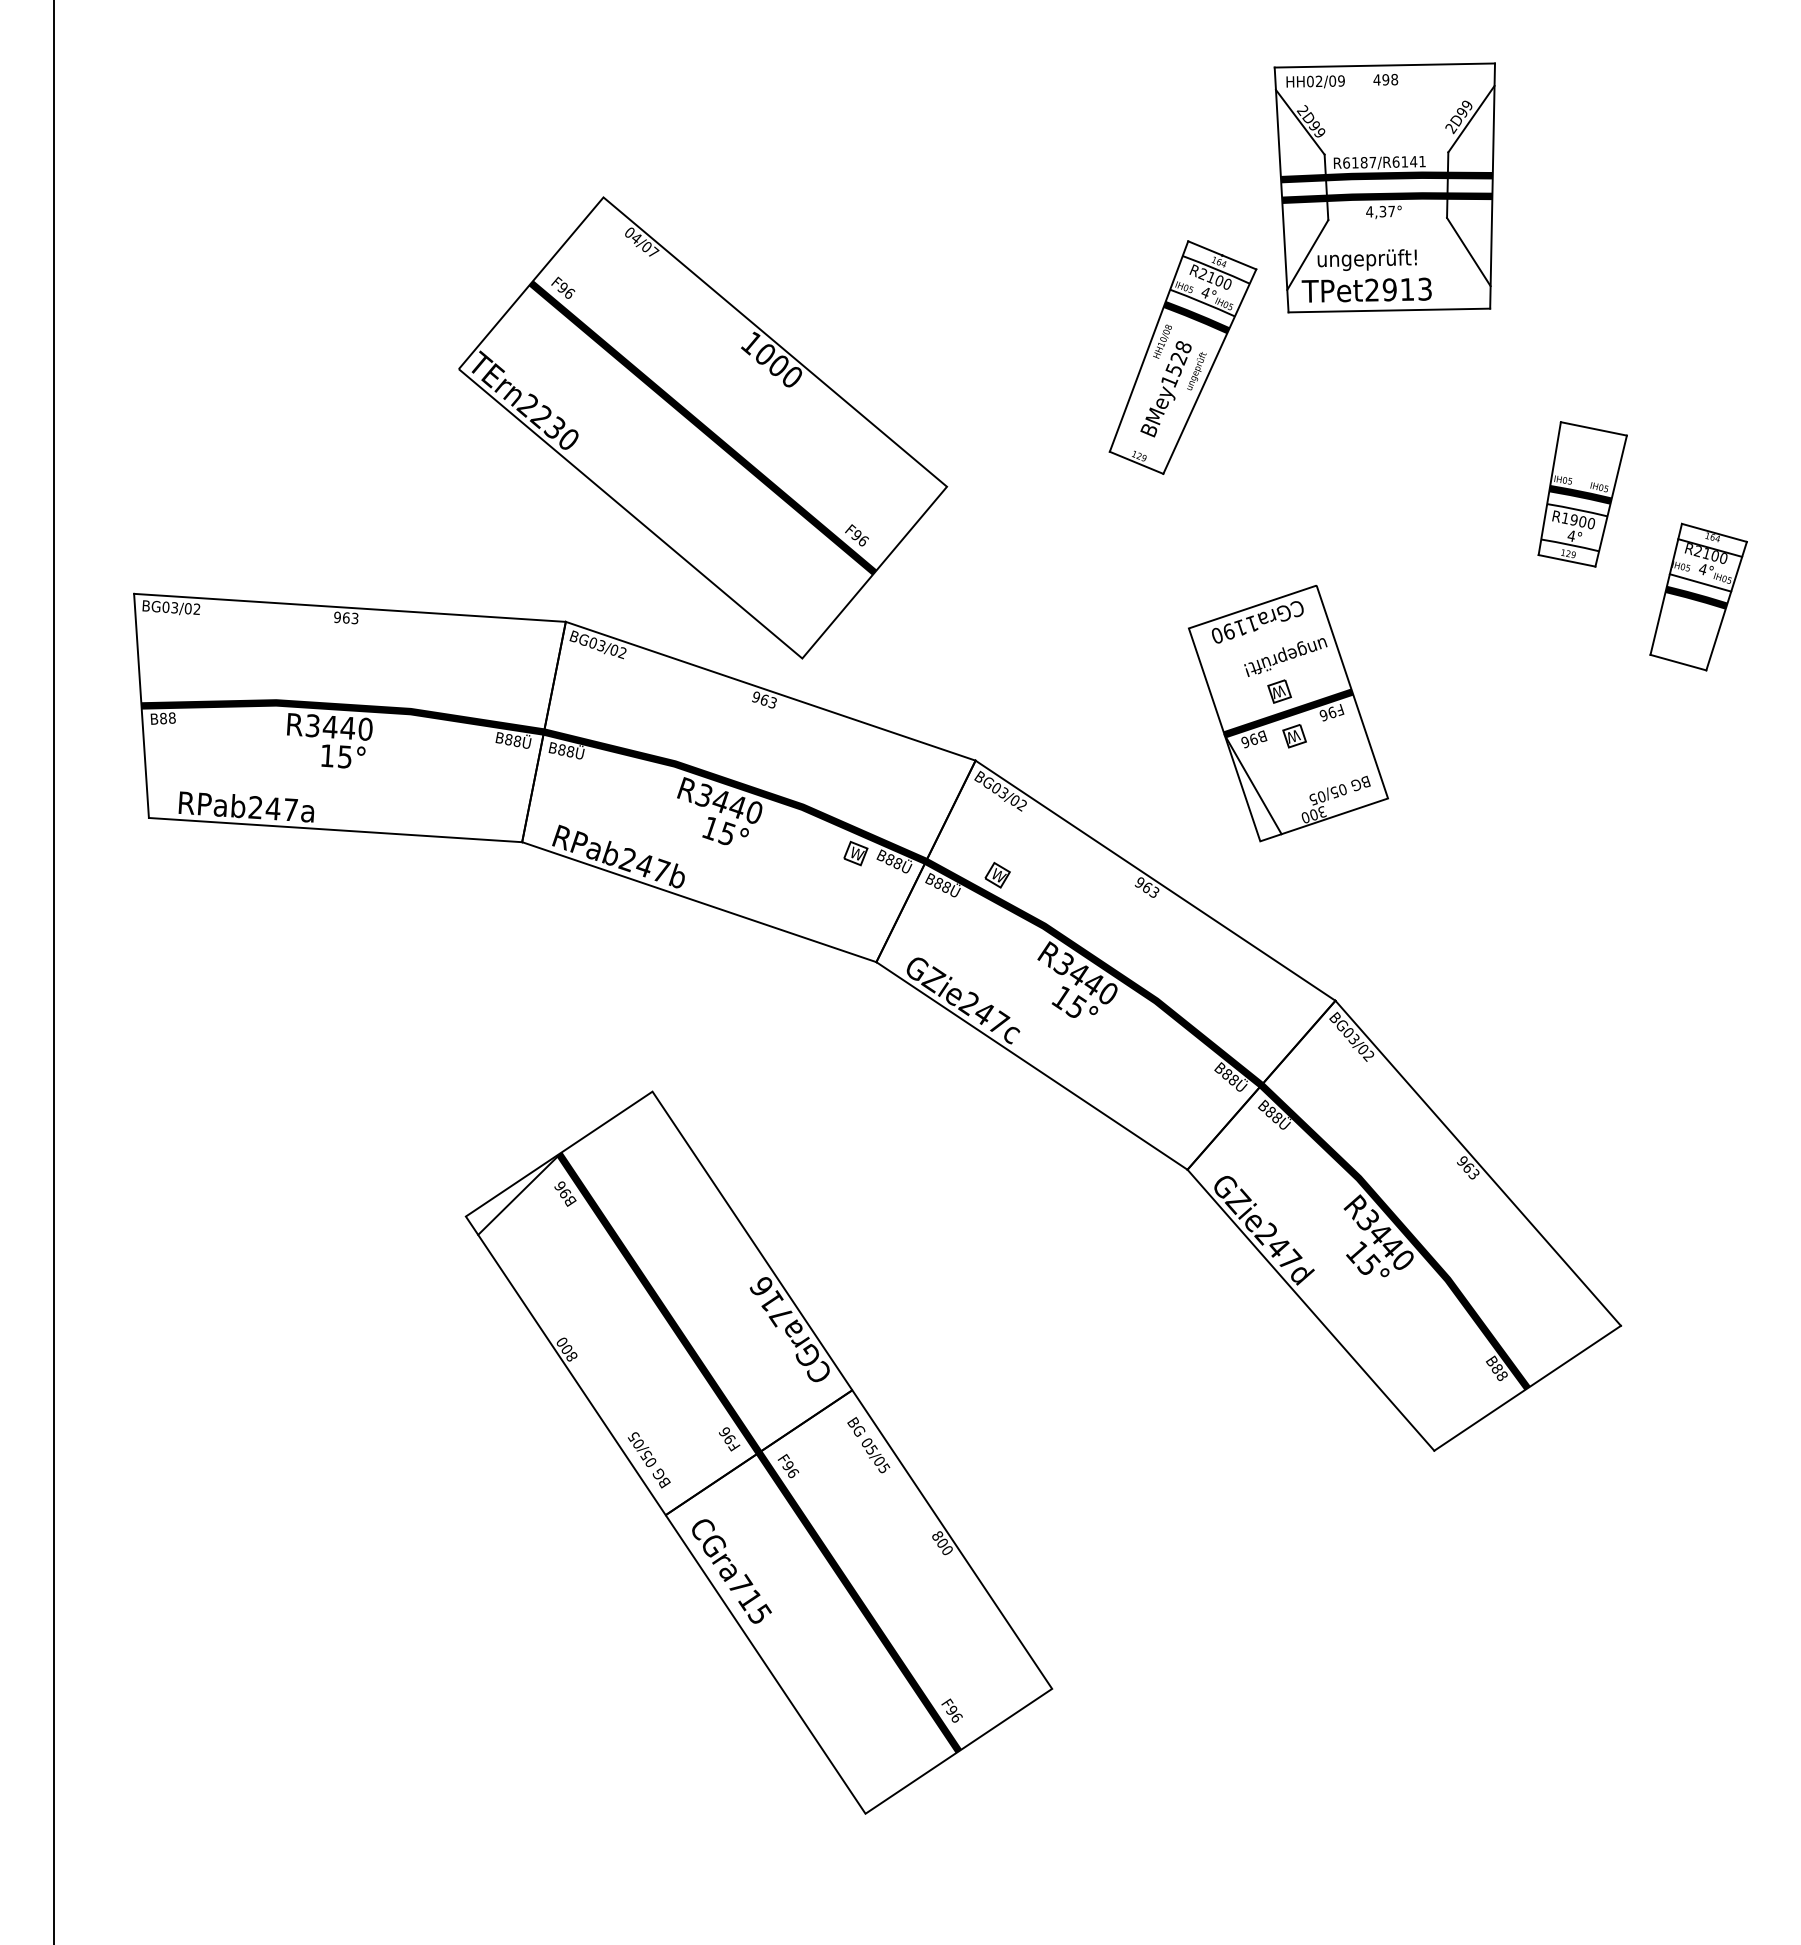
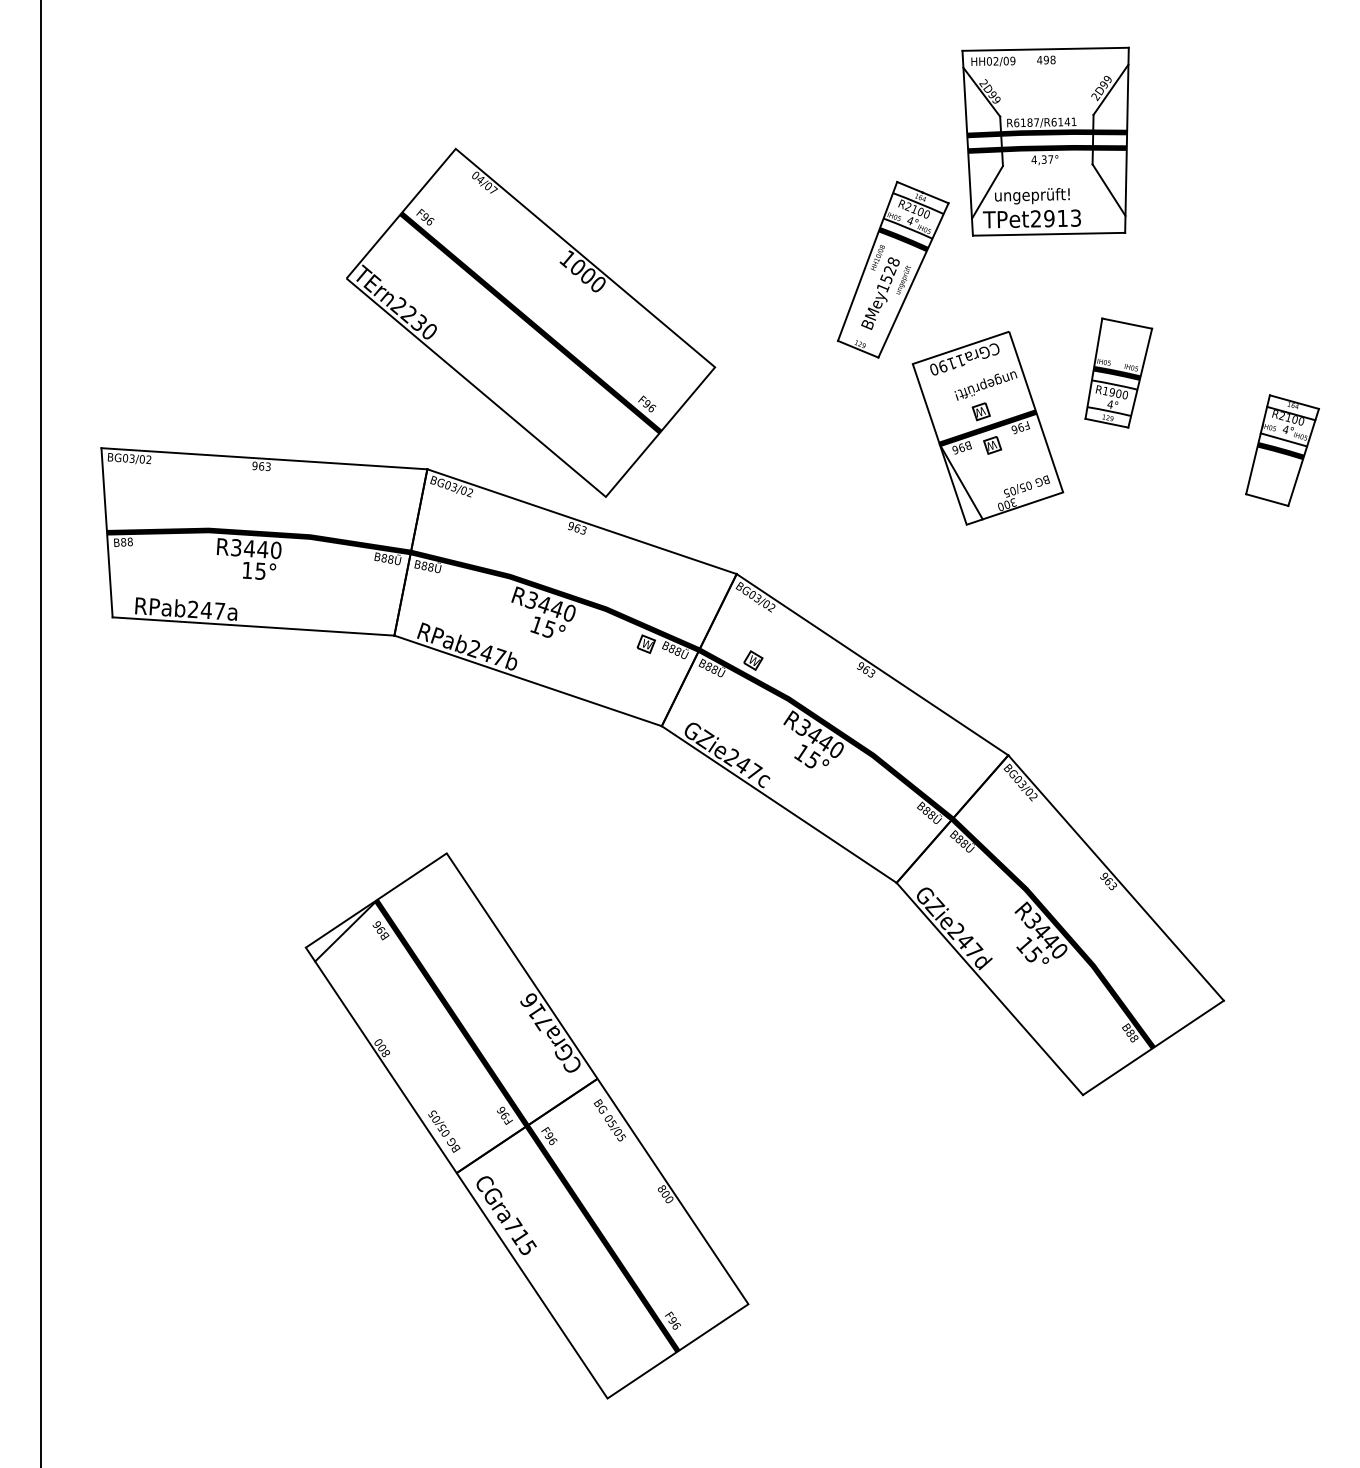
part: (1582, 494) -> (1118, 373), moved
part: (1288, 713) -> (987, 428), moved
part: (758, 1452) -> (526, 1125), moved

